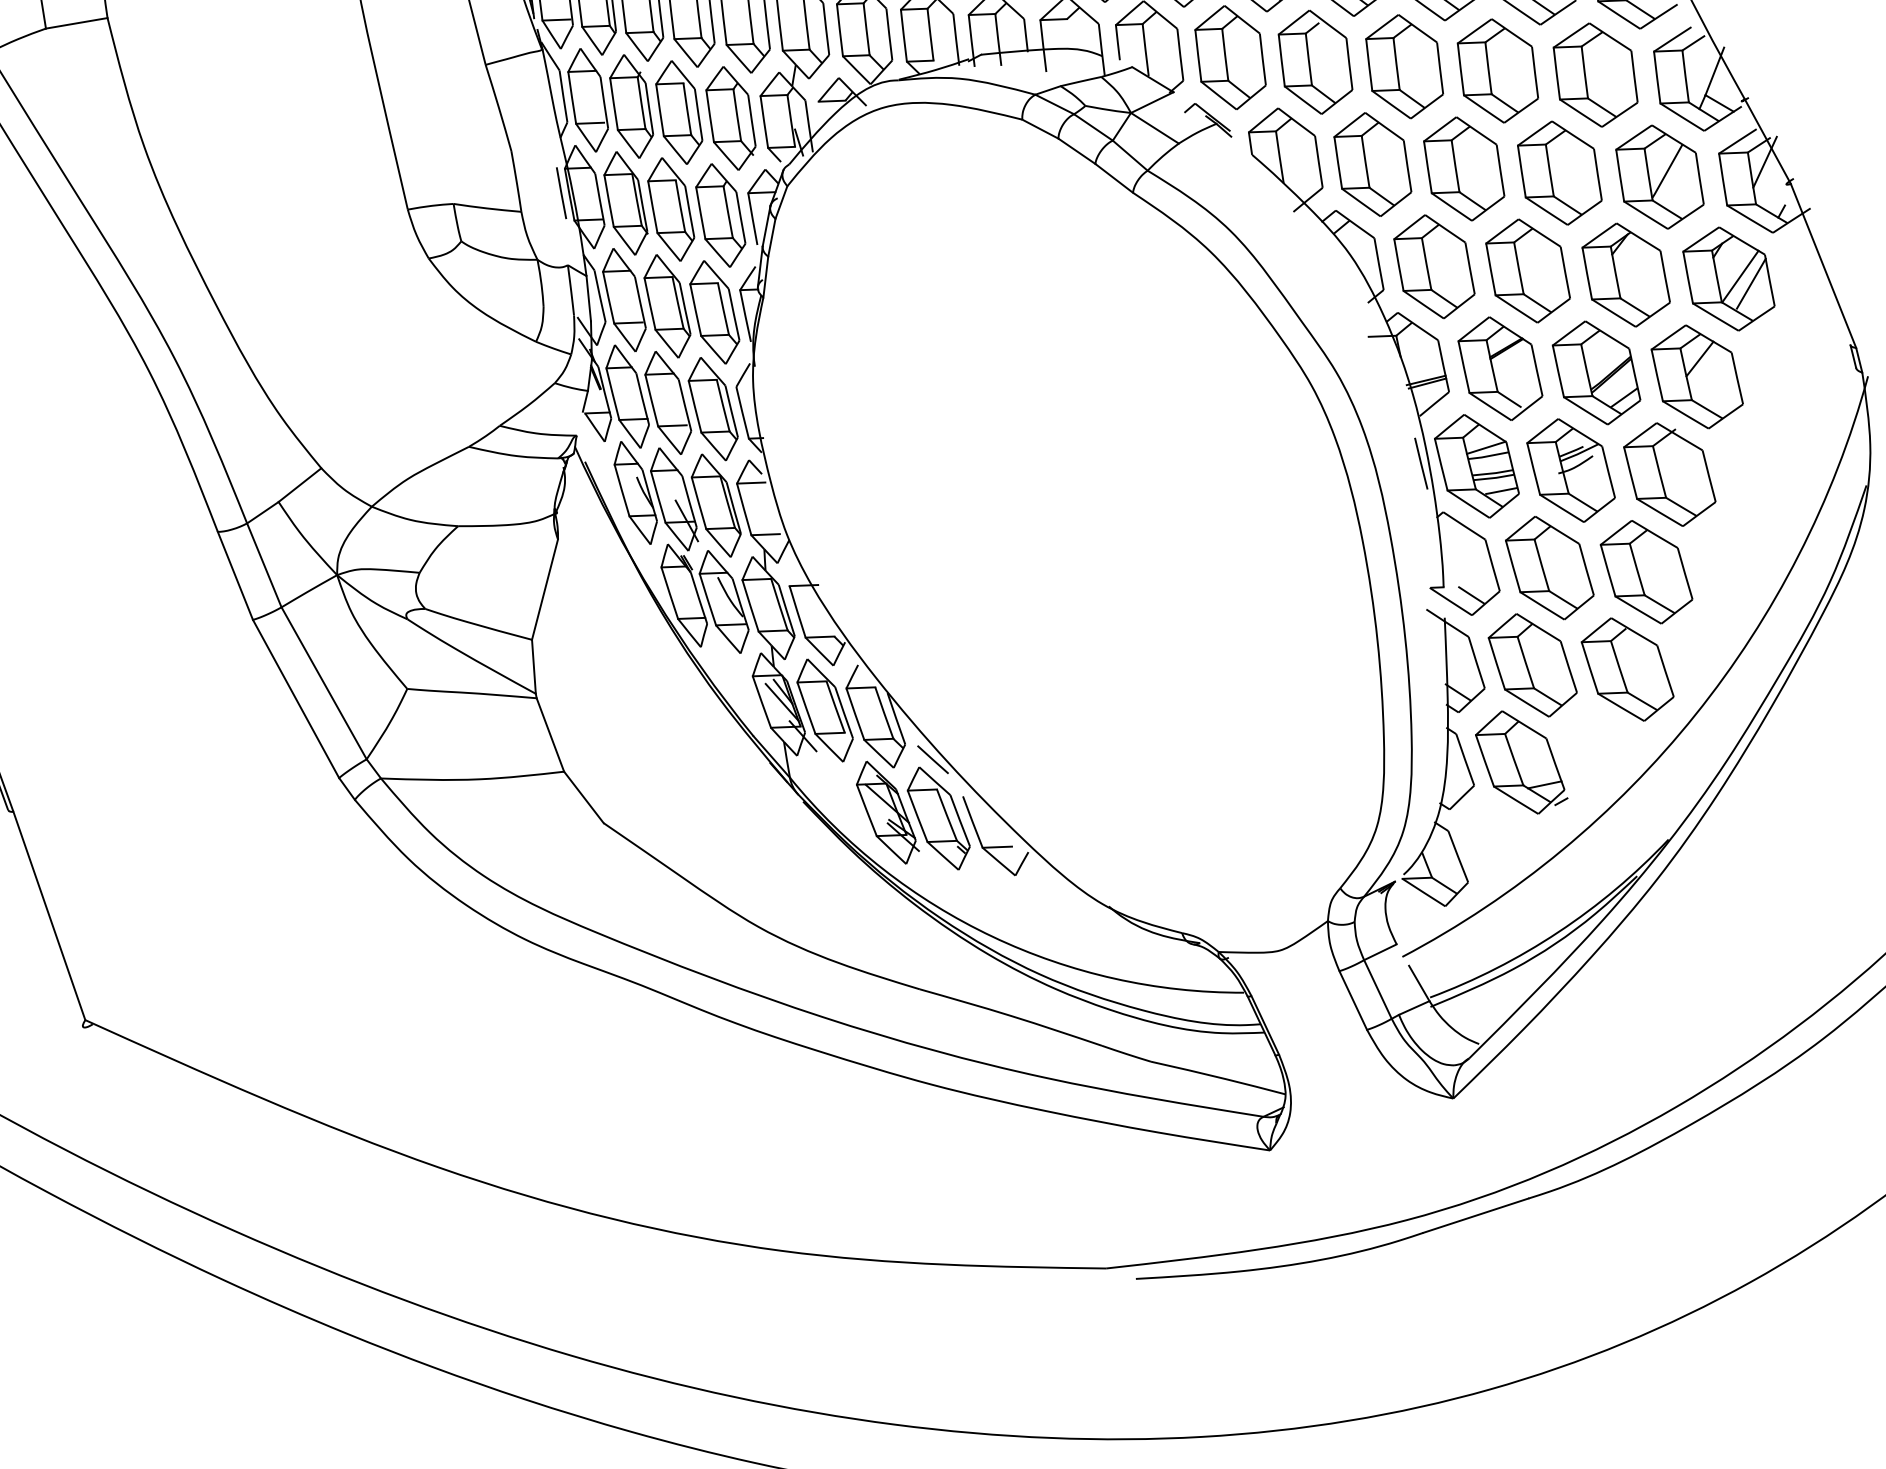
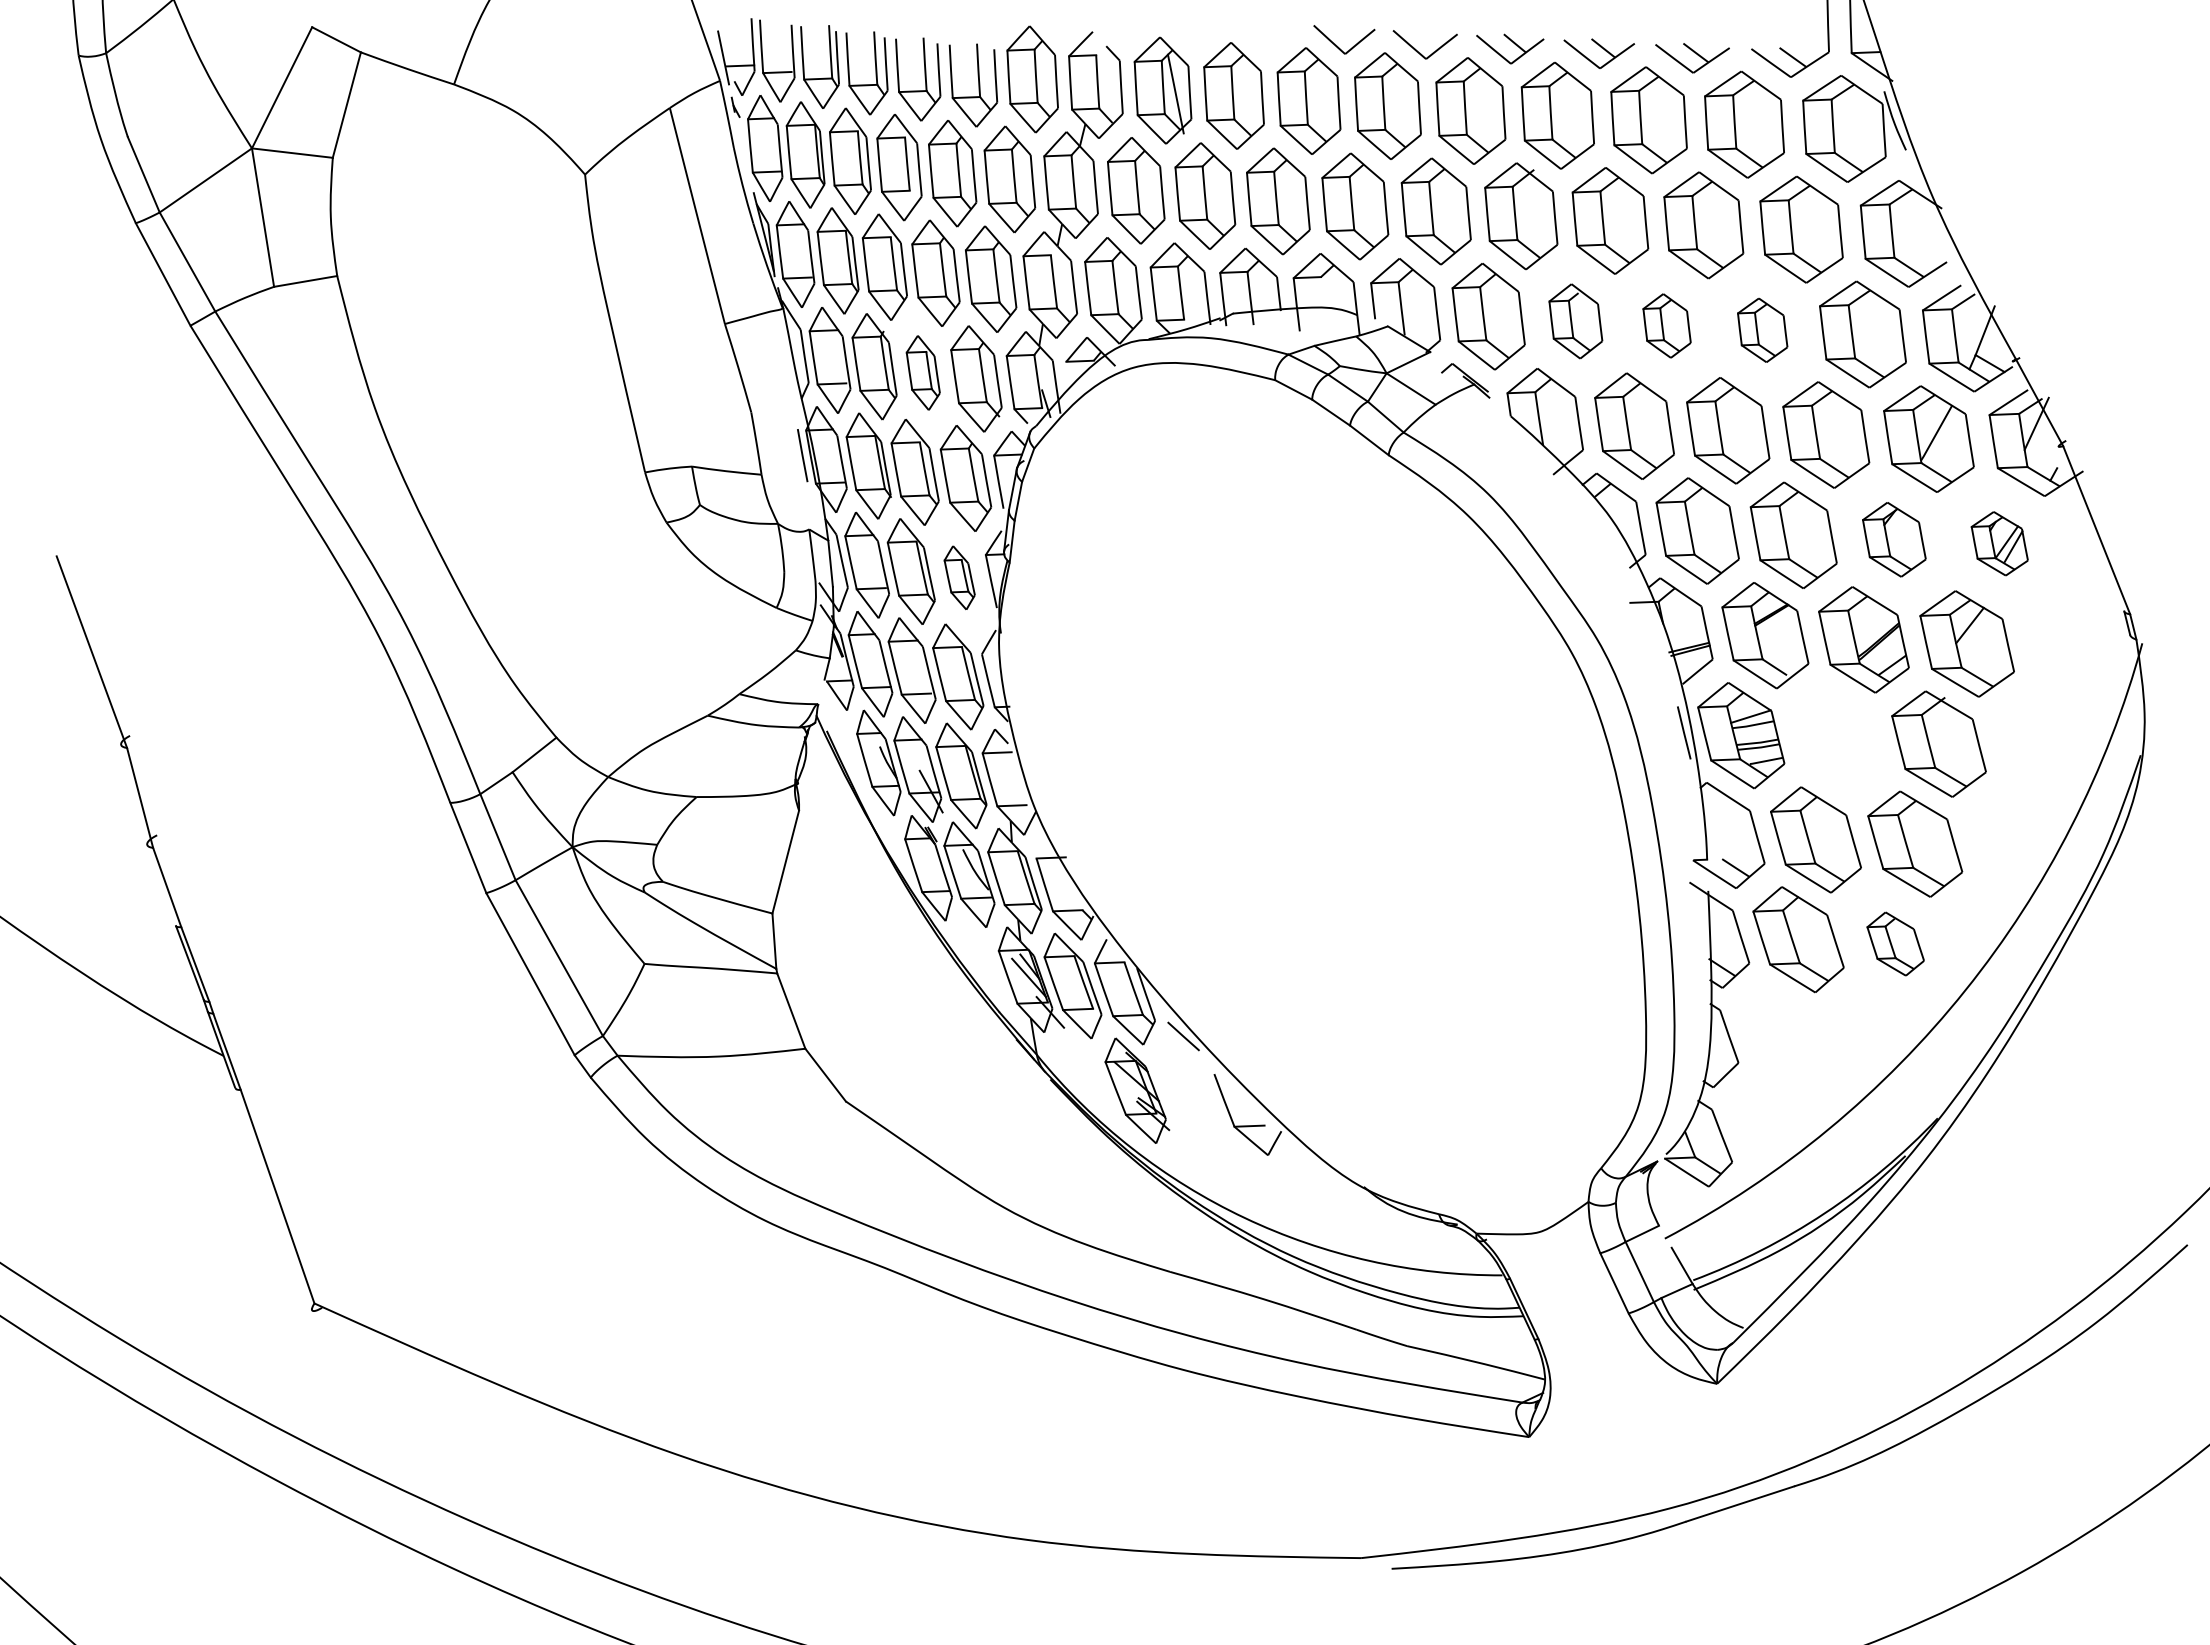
part: (1315, 62) -> (1575, 321), size x0.7
part: (1403, 66) -> (1666, 325), size x0.6
part: (1497, 71) -> (1762, 330), size x0.6
part: (678, 112) -> (922, 372), size x0.7
part: (1626, 275) -> (1894, 539), size x0.7
part: (1728, 278) -> (1999, 543), size x0.6
part: (714, 312) -> (959, 577), size x0.6
part: (1570, 470) -> (1837, 739), removed
part: (1627, 669) -> (1895, 943), size x0.6
part: (1522, 762) -> (1787, 1039), removed
part: (938, 818) -> (1189, 1096), removed

